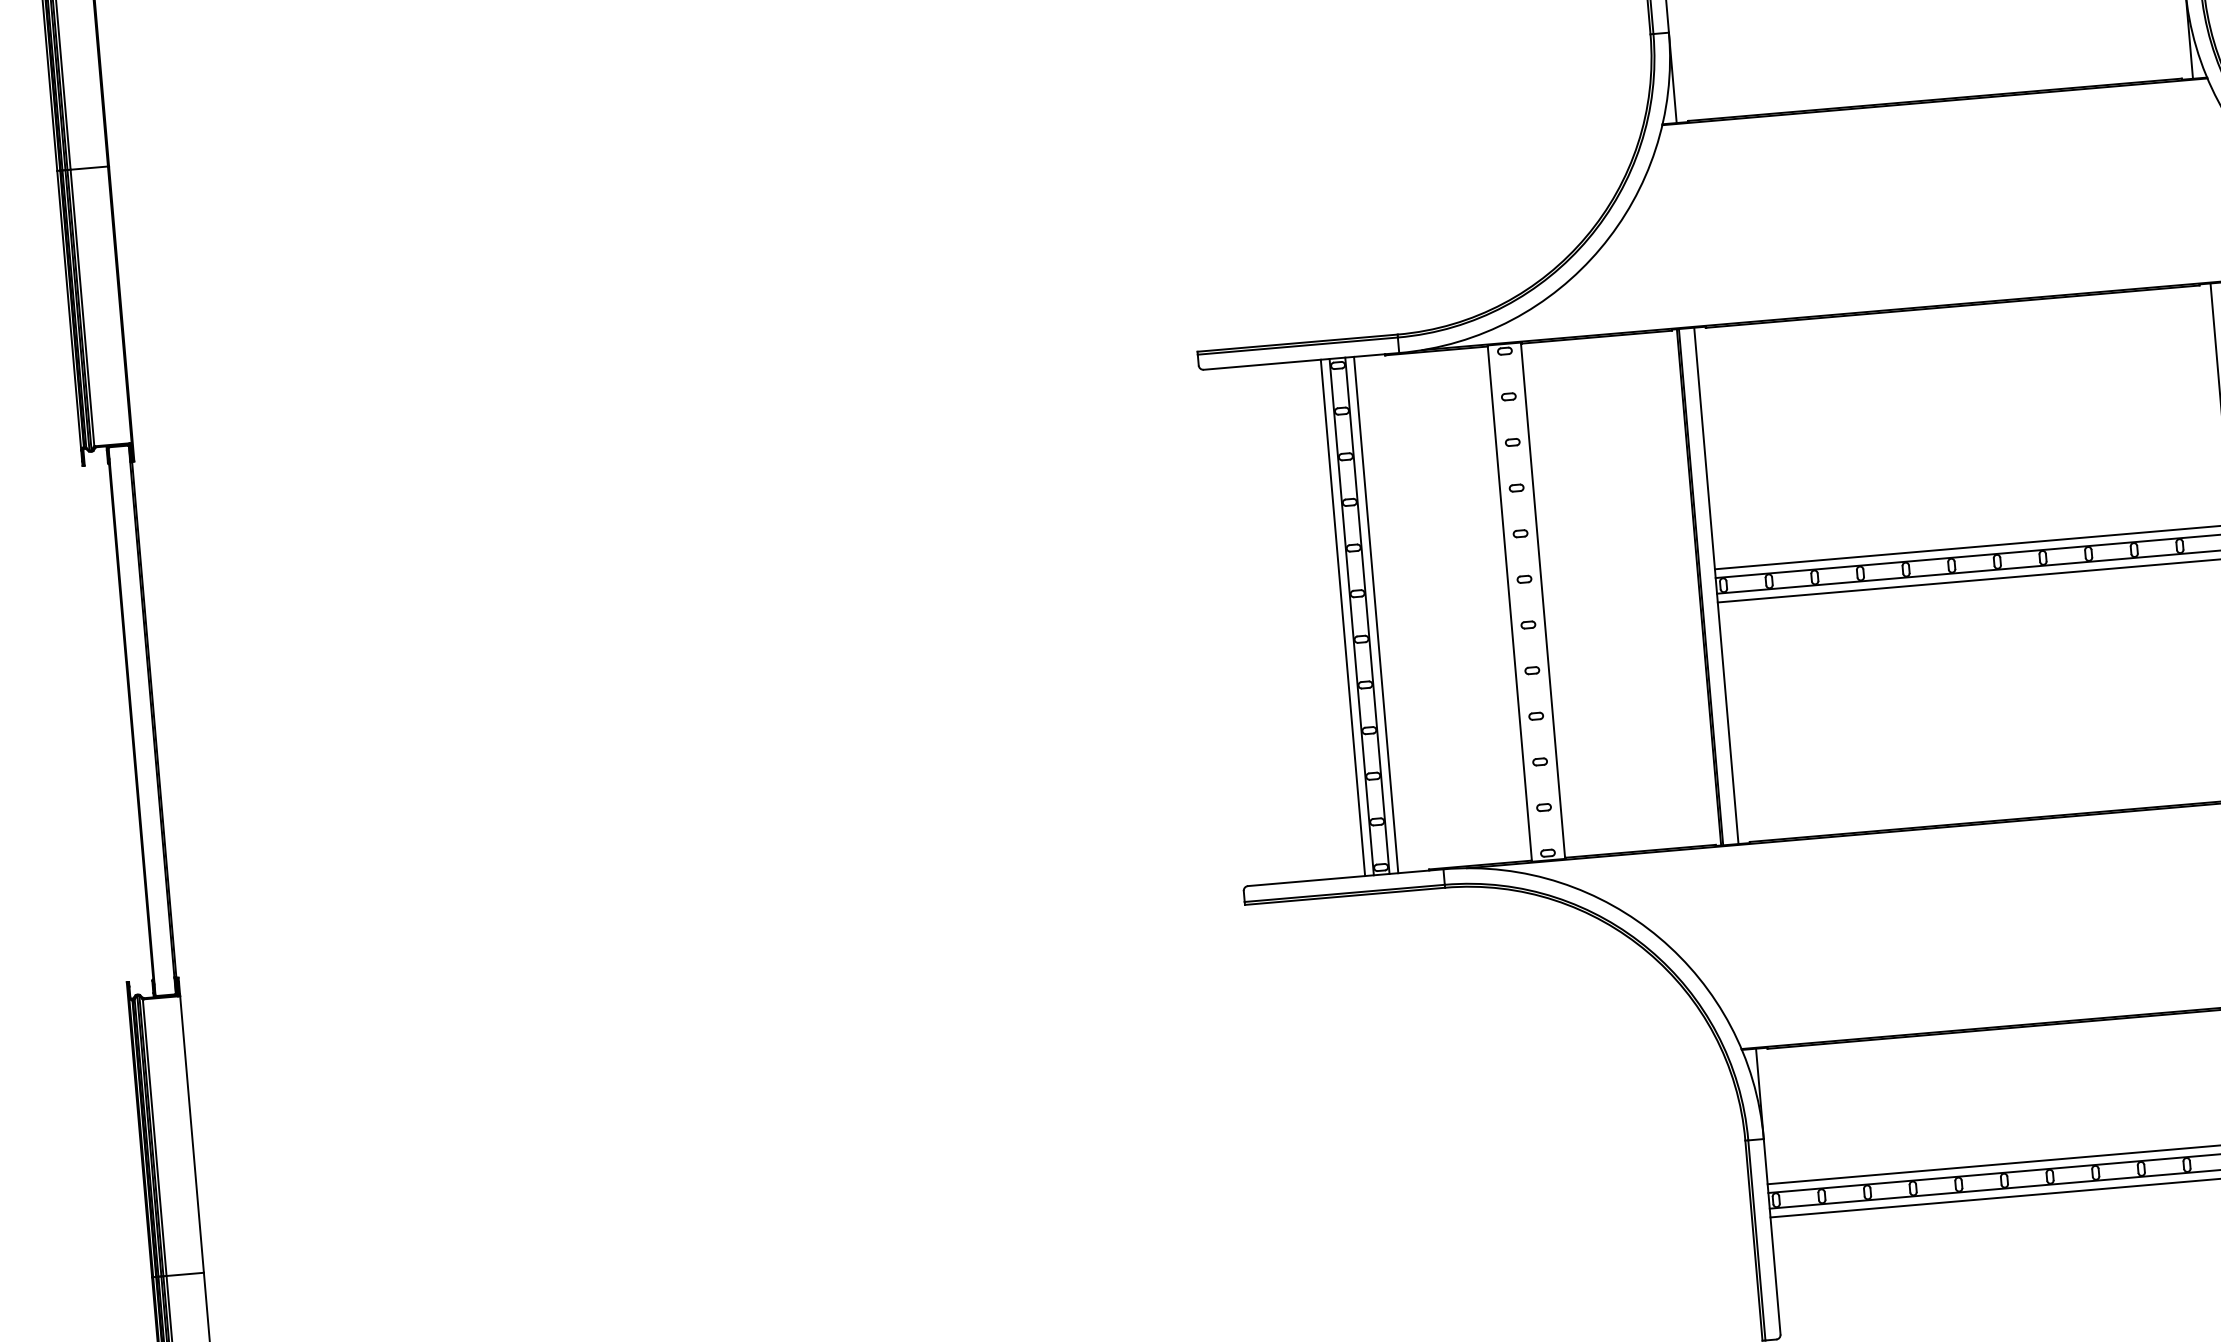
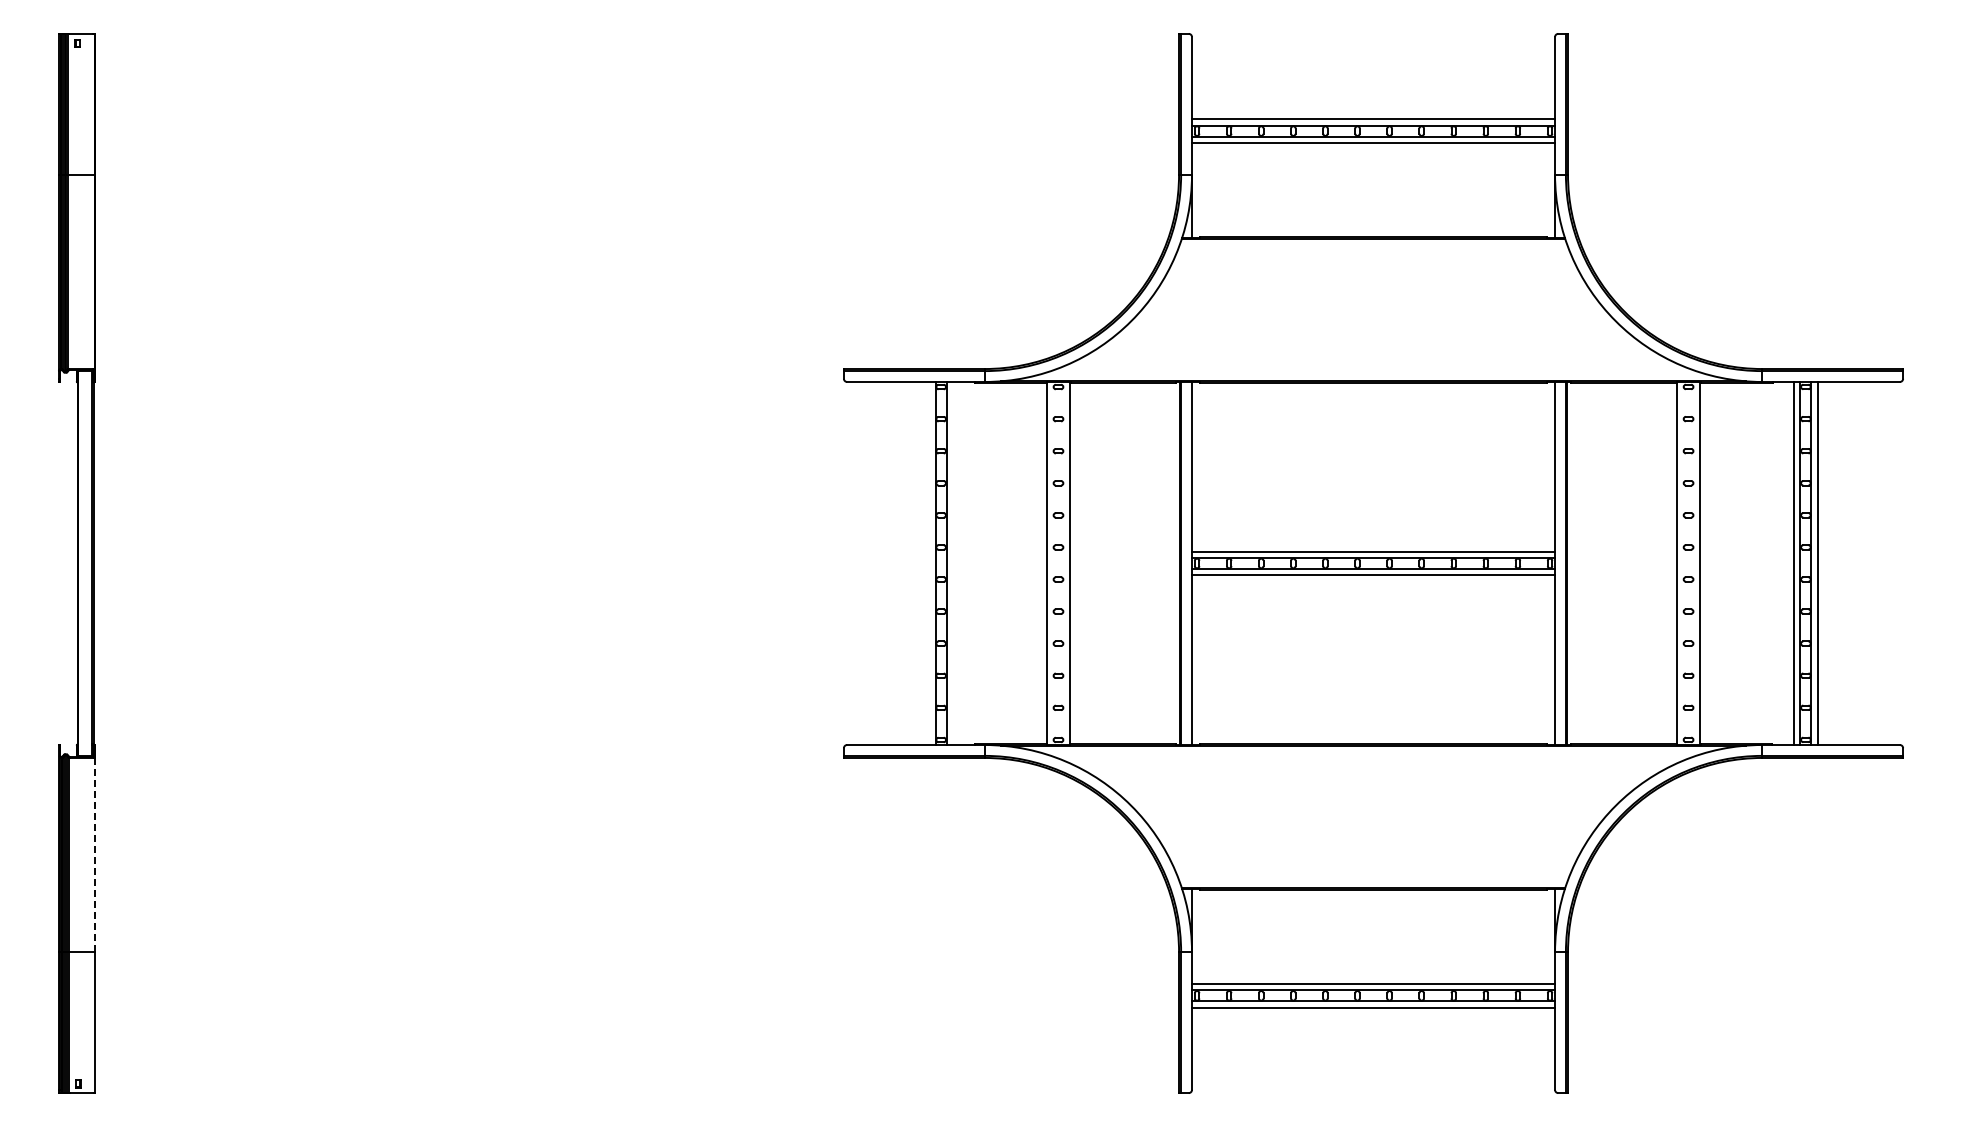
line: (1375, 615) -> (952, 563), removed
line: (1342, 617) -> (929, 563), removed
line: (192, 1133) -> (95, 854), solid -> dashed

